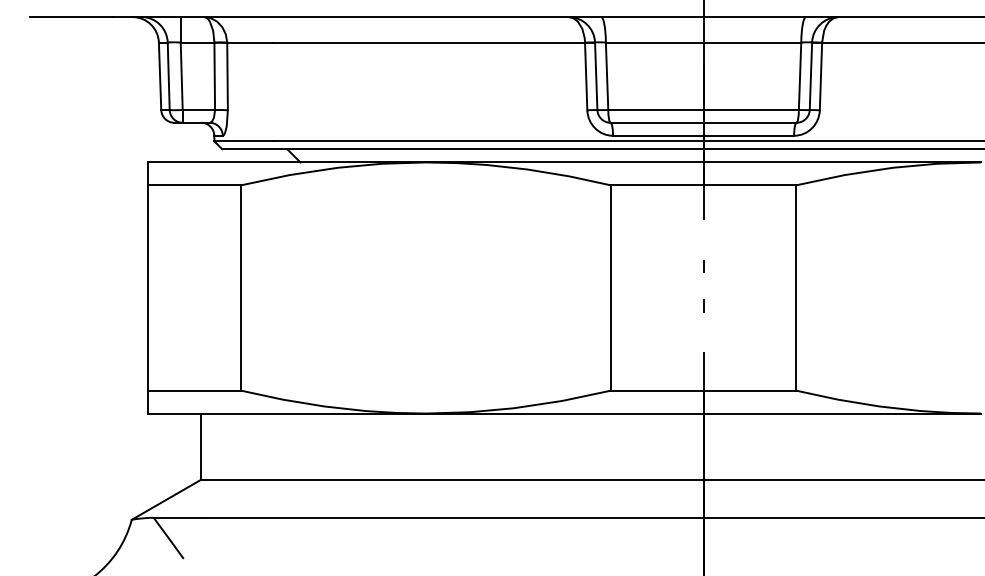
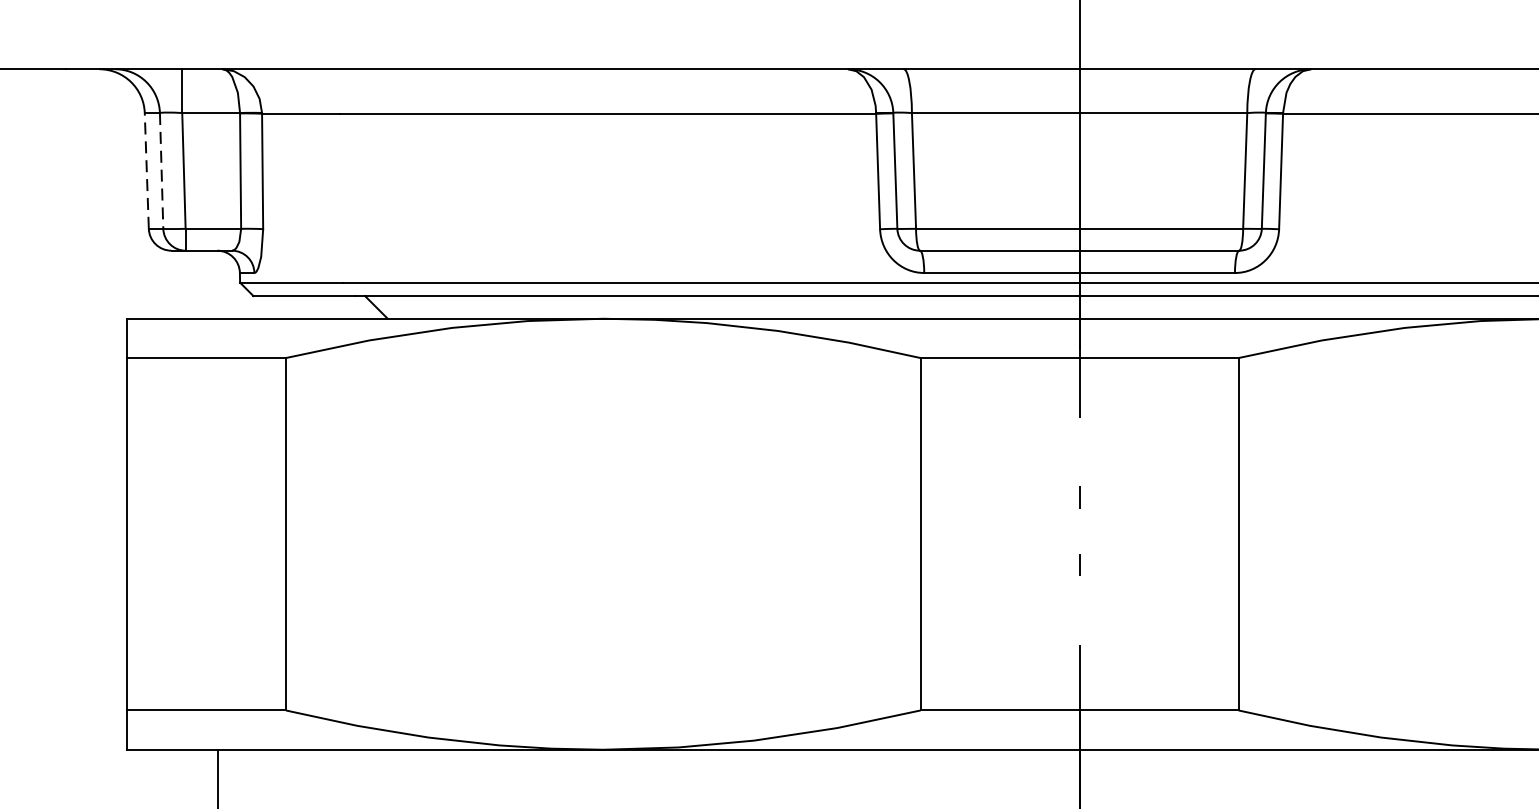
line: (160, 76) -> (147, 171), solid -> dashed
line: (168, 76) -> (161, 171), solid -> dashed

